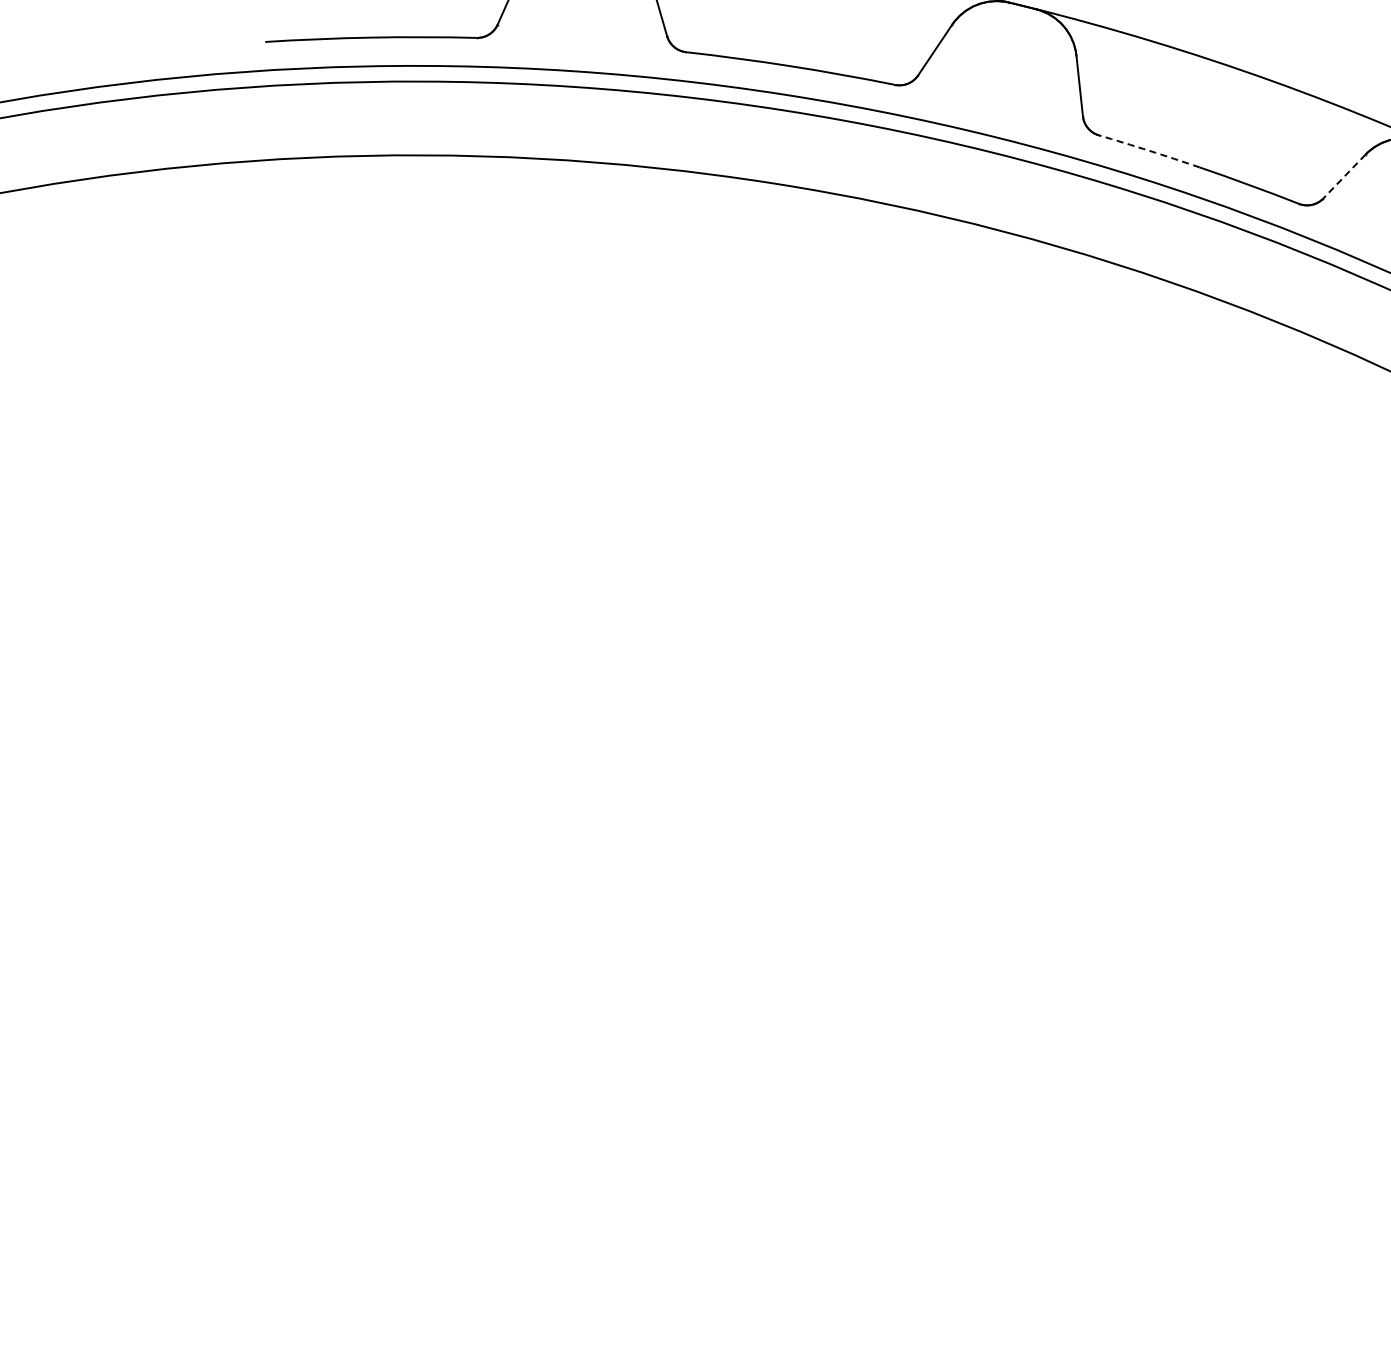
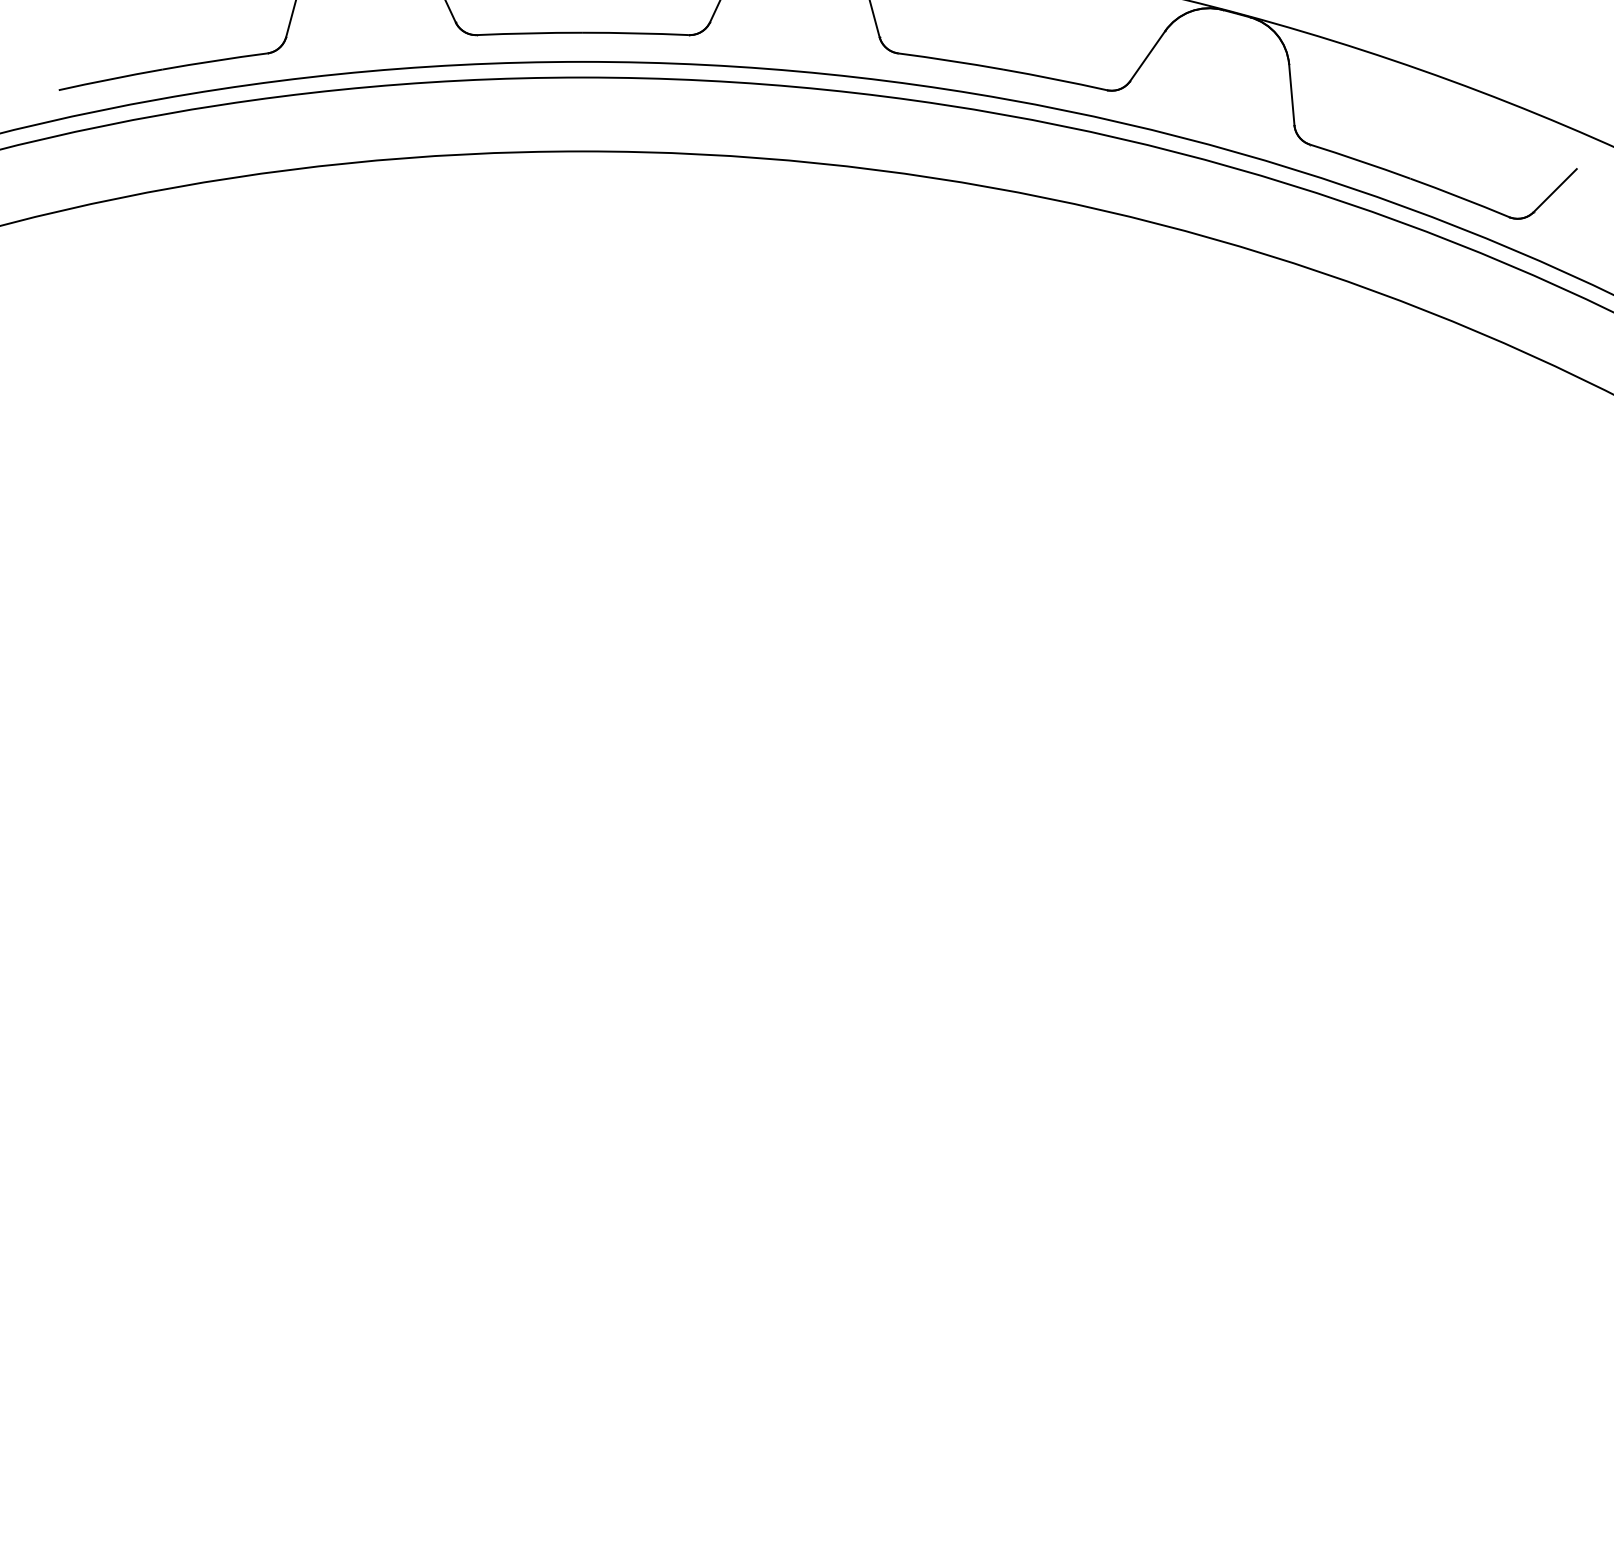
arc: (1149, 150) -> (950, 60), dashed -> solid
line: (1344, 176) -> (1147, 56), dashed -> solid

